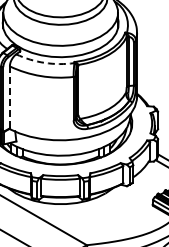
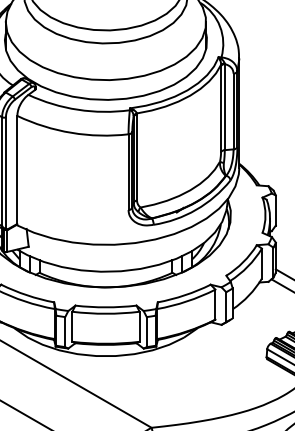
arc: (44, 62) -> (77, 109), dashed -> solid
line: (9, 98) -> (16, 171), dashed -> solid

